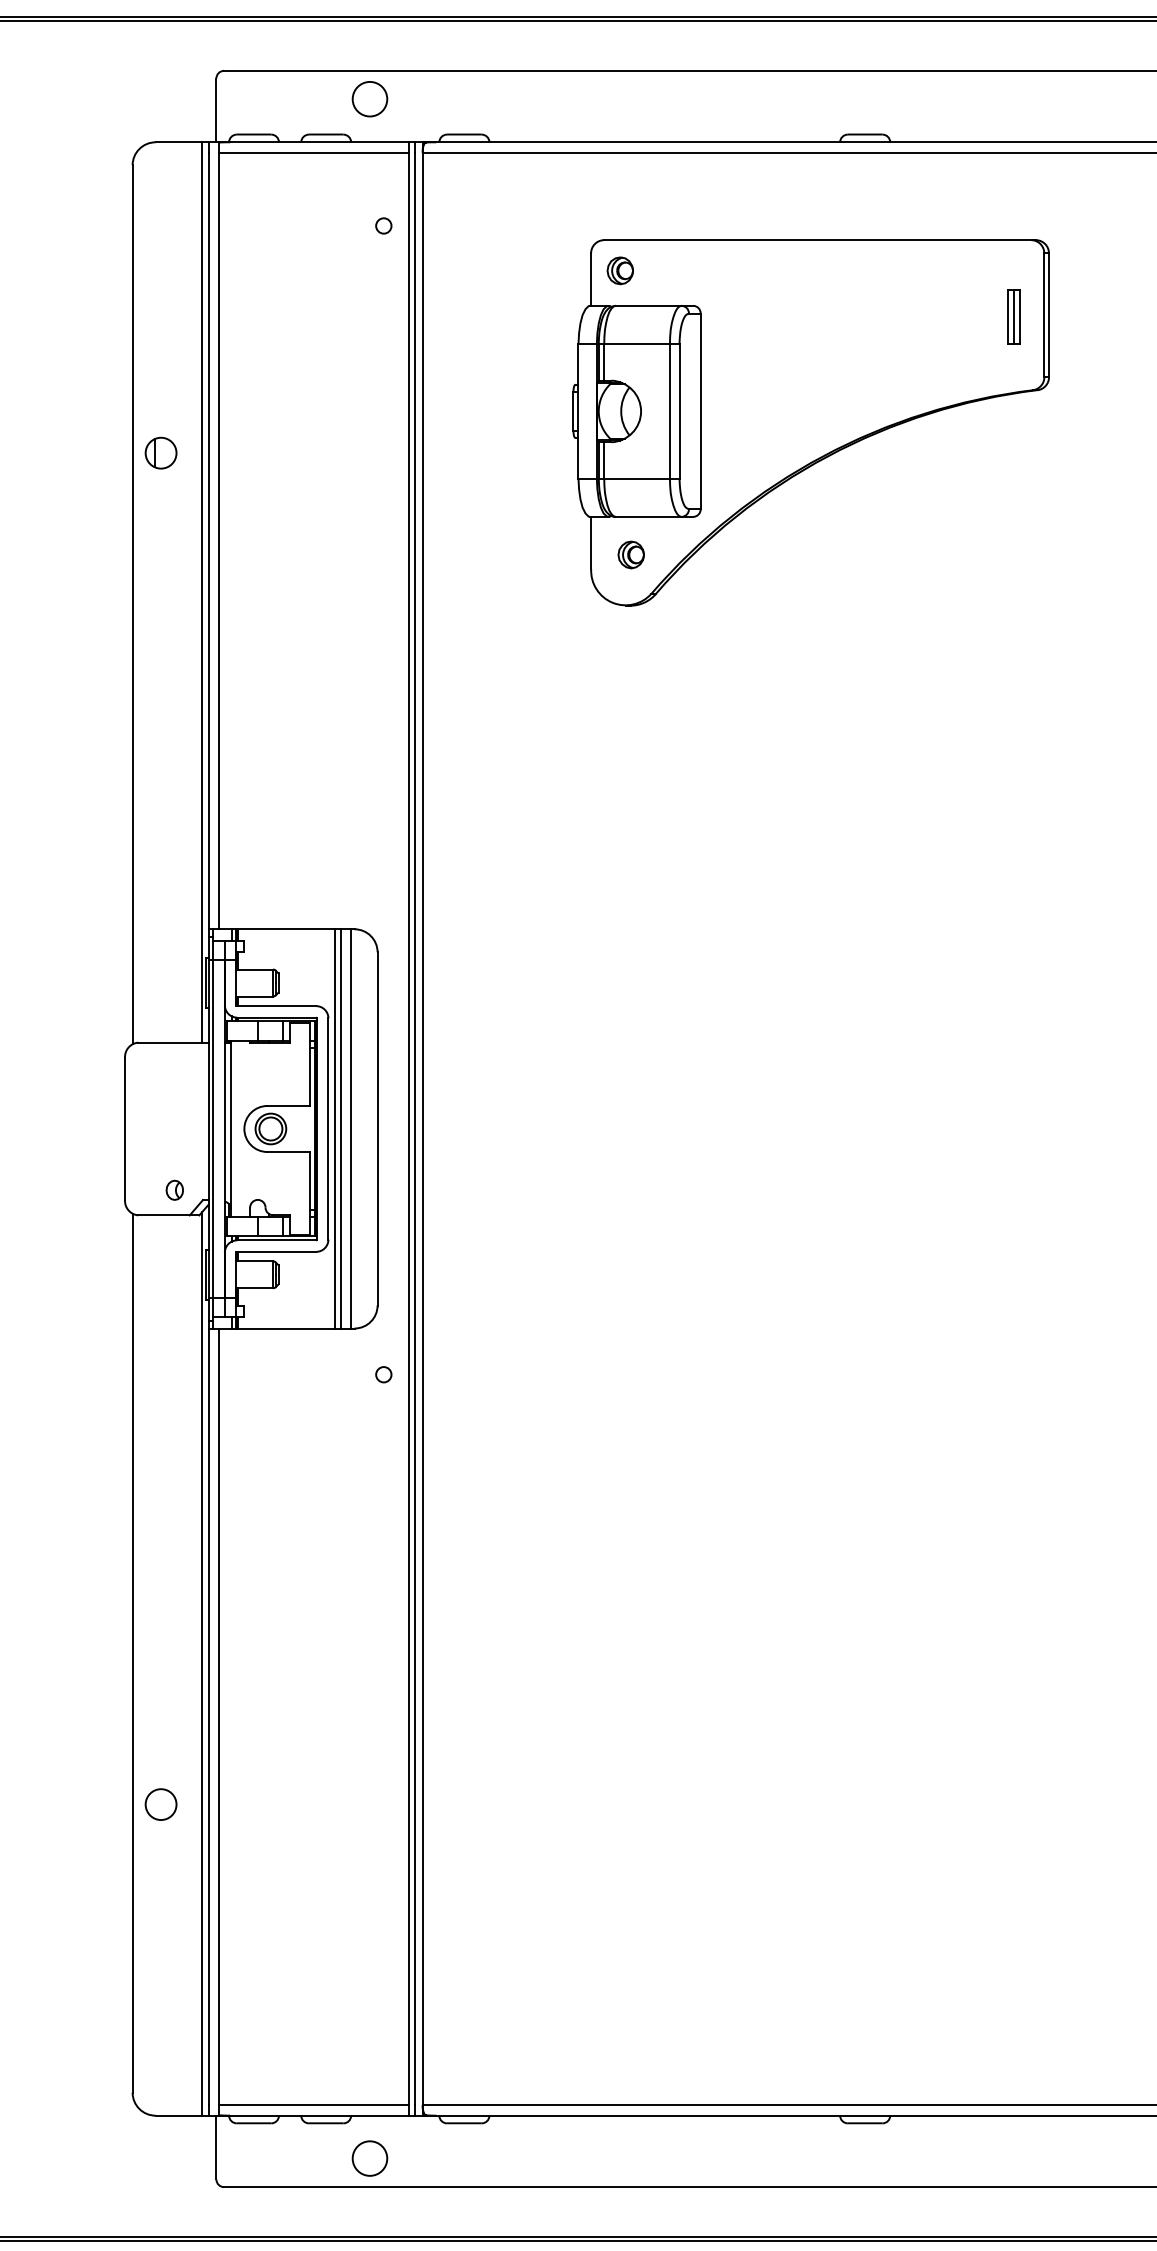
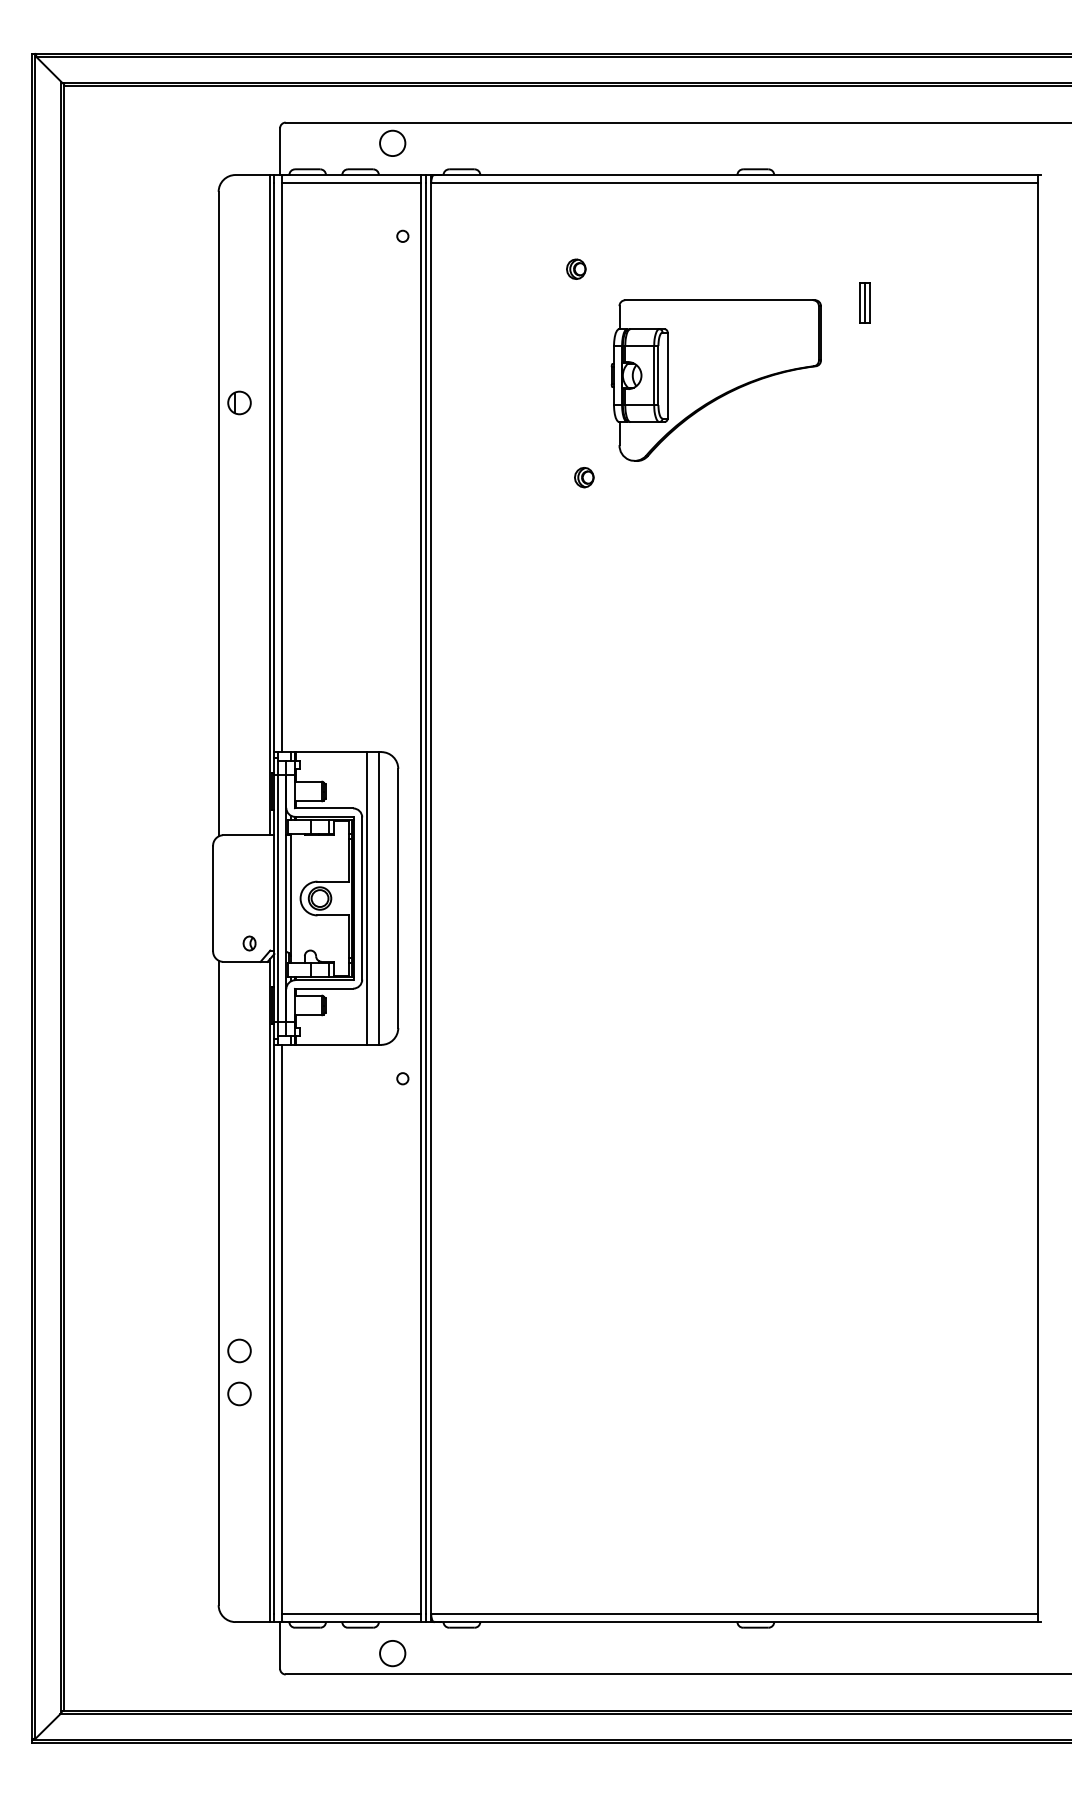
part: (811, 422) -> (716, 380), size x0.6
line: (341, 1128) -> (371, 898), removed
circle: (161, 1745) -> (239, 1350), added

